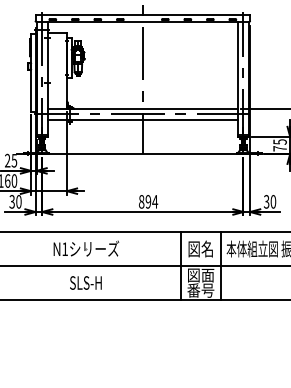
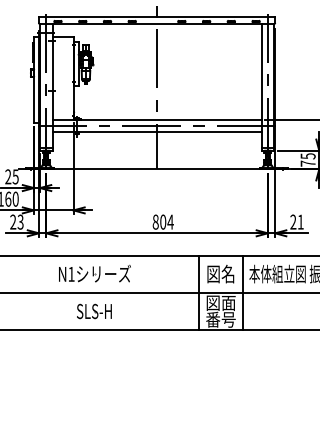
text: (15, 201) -> (16, 221), 30 -> 23
text: (148, 201) -> (163, 221), 894 -> 804
text: (270, 201) -> (297, 221), 30 -> 21

